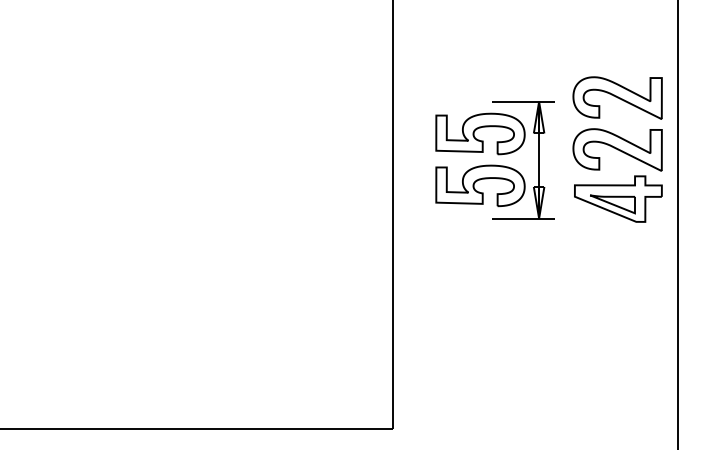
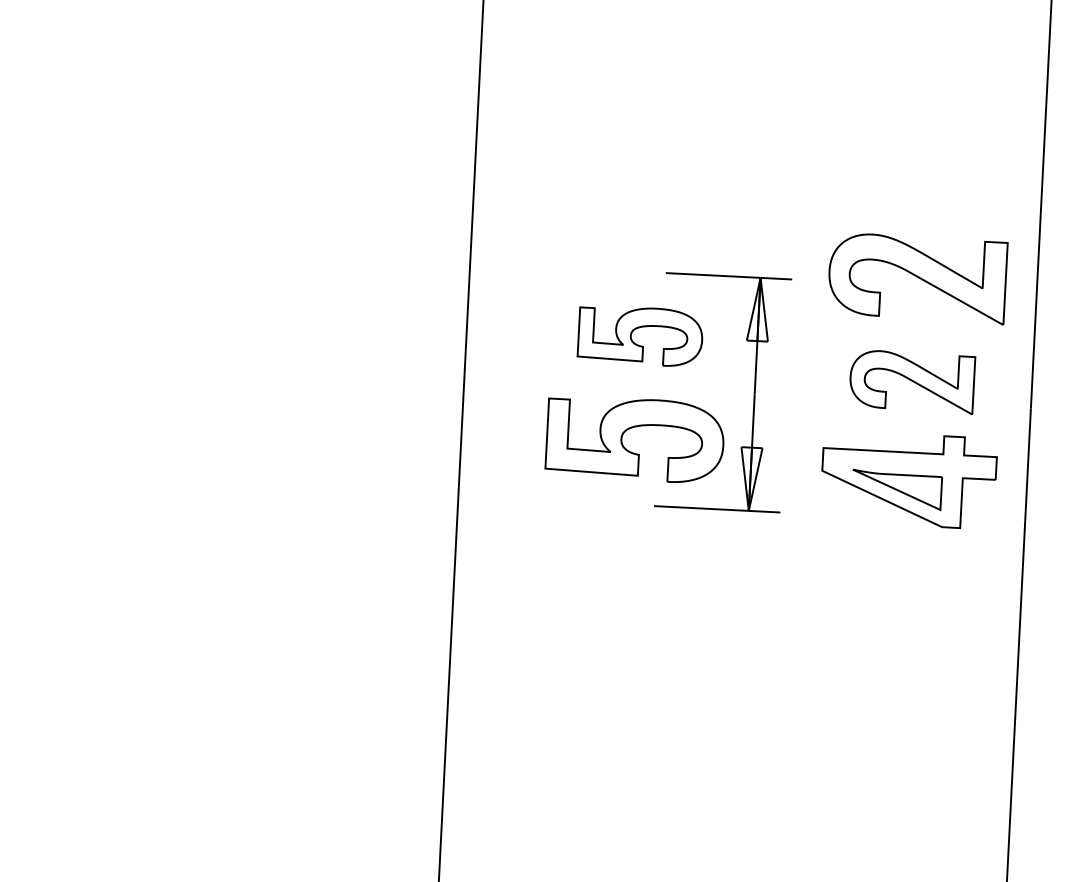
part: (480, 133) -> (640, 335), size x0.7
part: (617, 149) -> (912, 380), size x0.7

